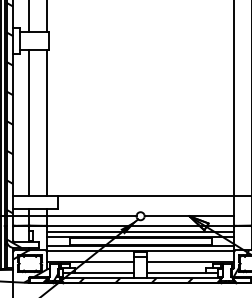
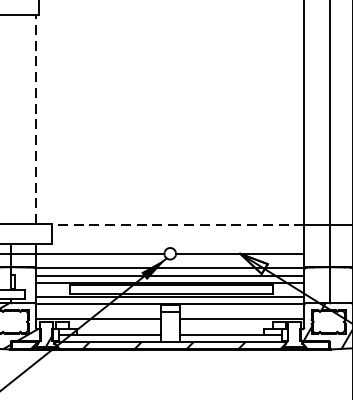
line: (29, 122) -> (10, 119), removed
line: (47, 122) -> (36, 119), solid -> dashed
line: (146, 196) -> (178, 225), solid -> dashed

